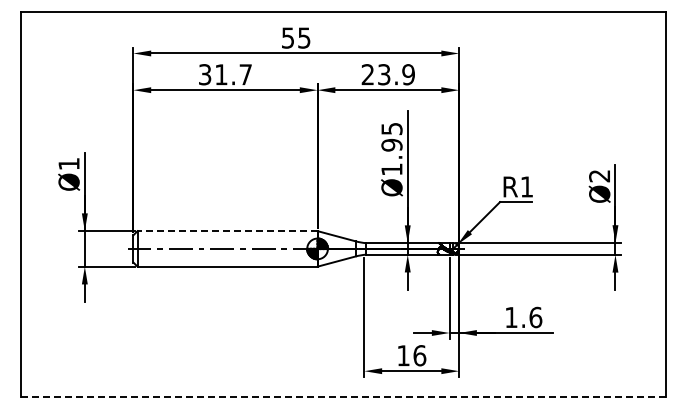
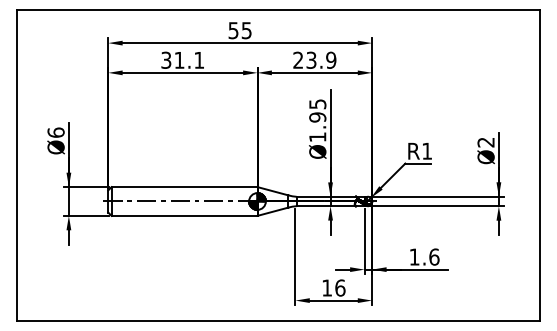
text: (245, 74) -> (199, 60), 31.7 -> 31.1
text: (68, 163) -> (55, 132), Ø1 -> Ø6
line: (227, 231) -> (184, 187), dashed -> solid
line: (343, 396) -> (278, 321), dashed -> solid

